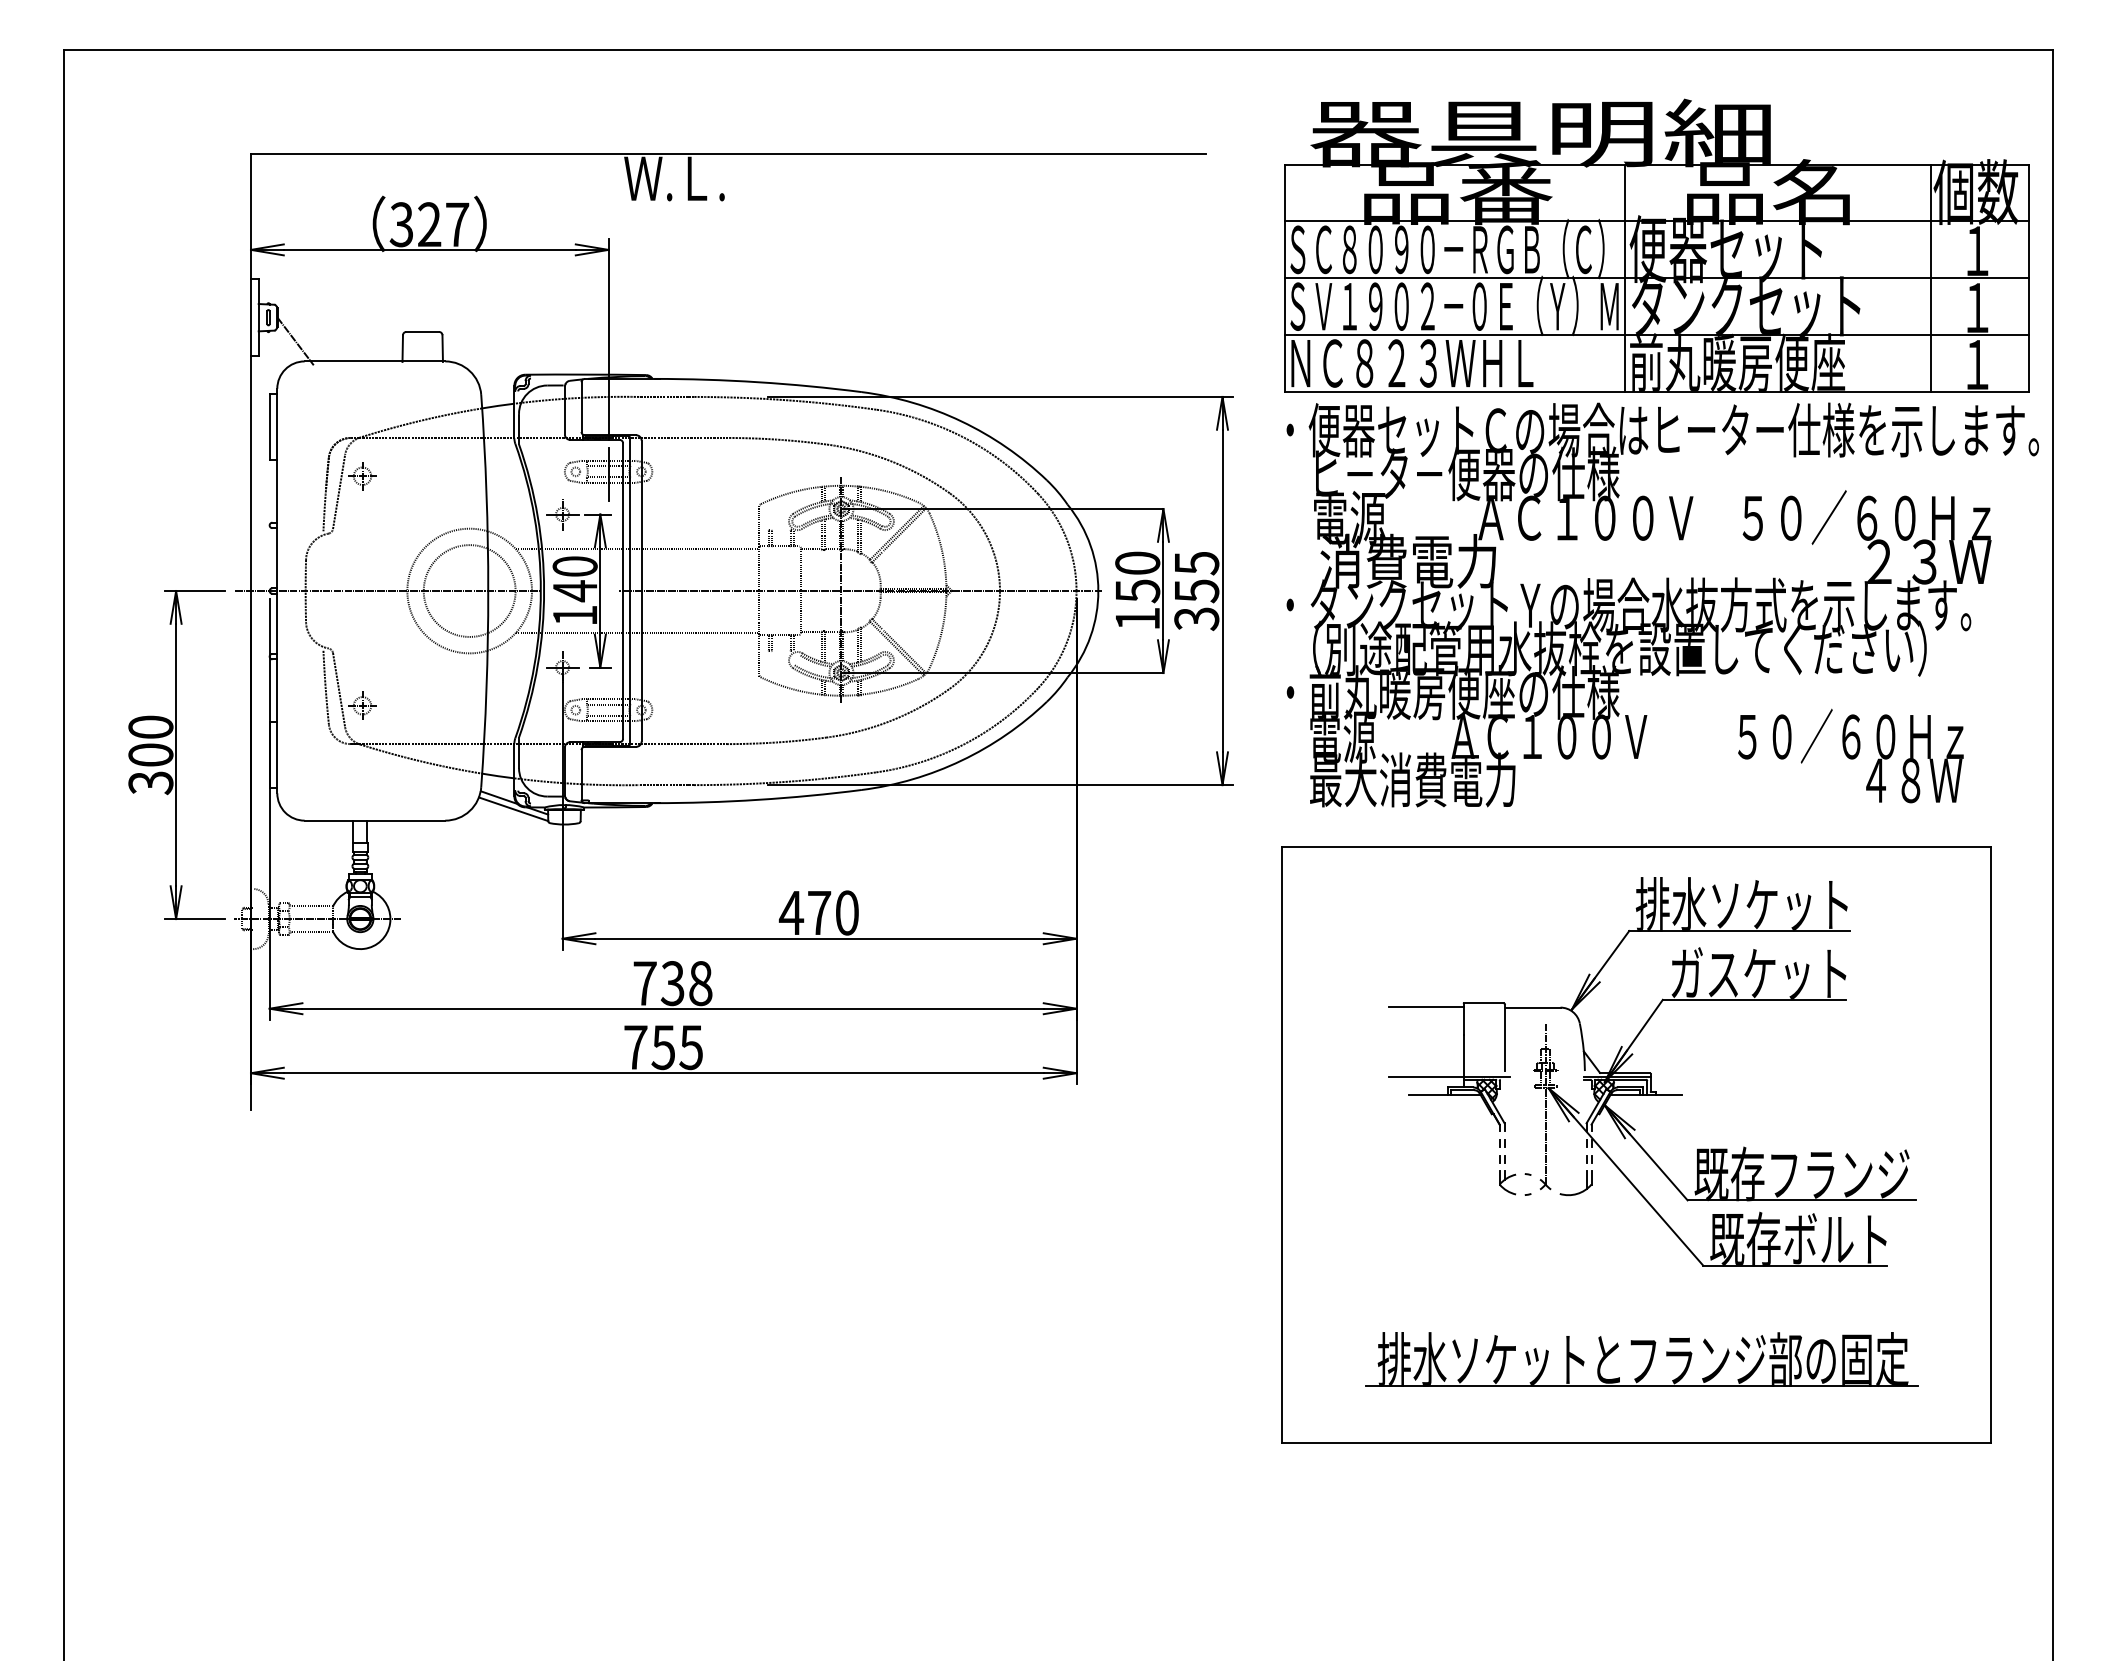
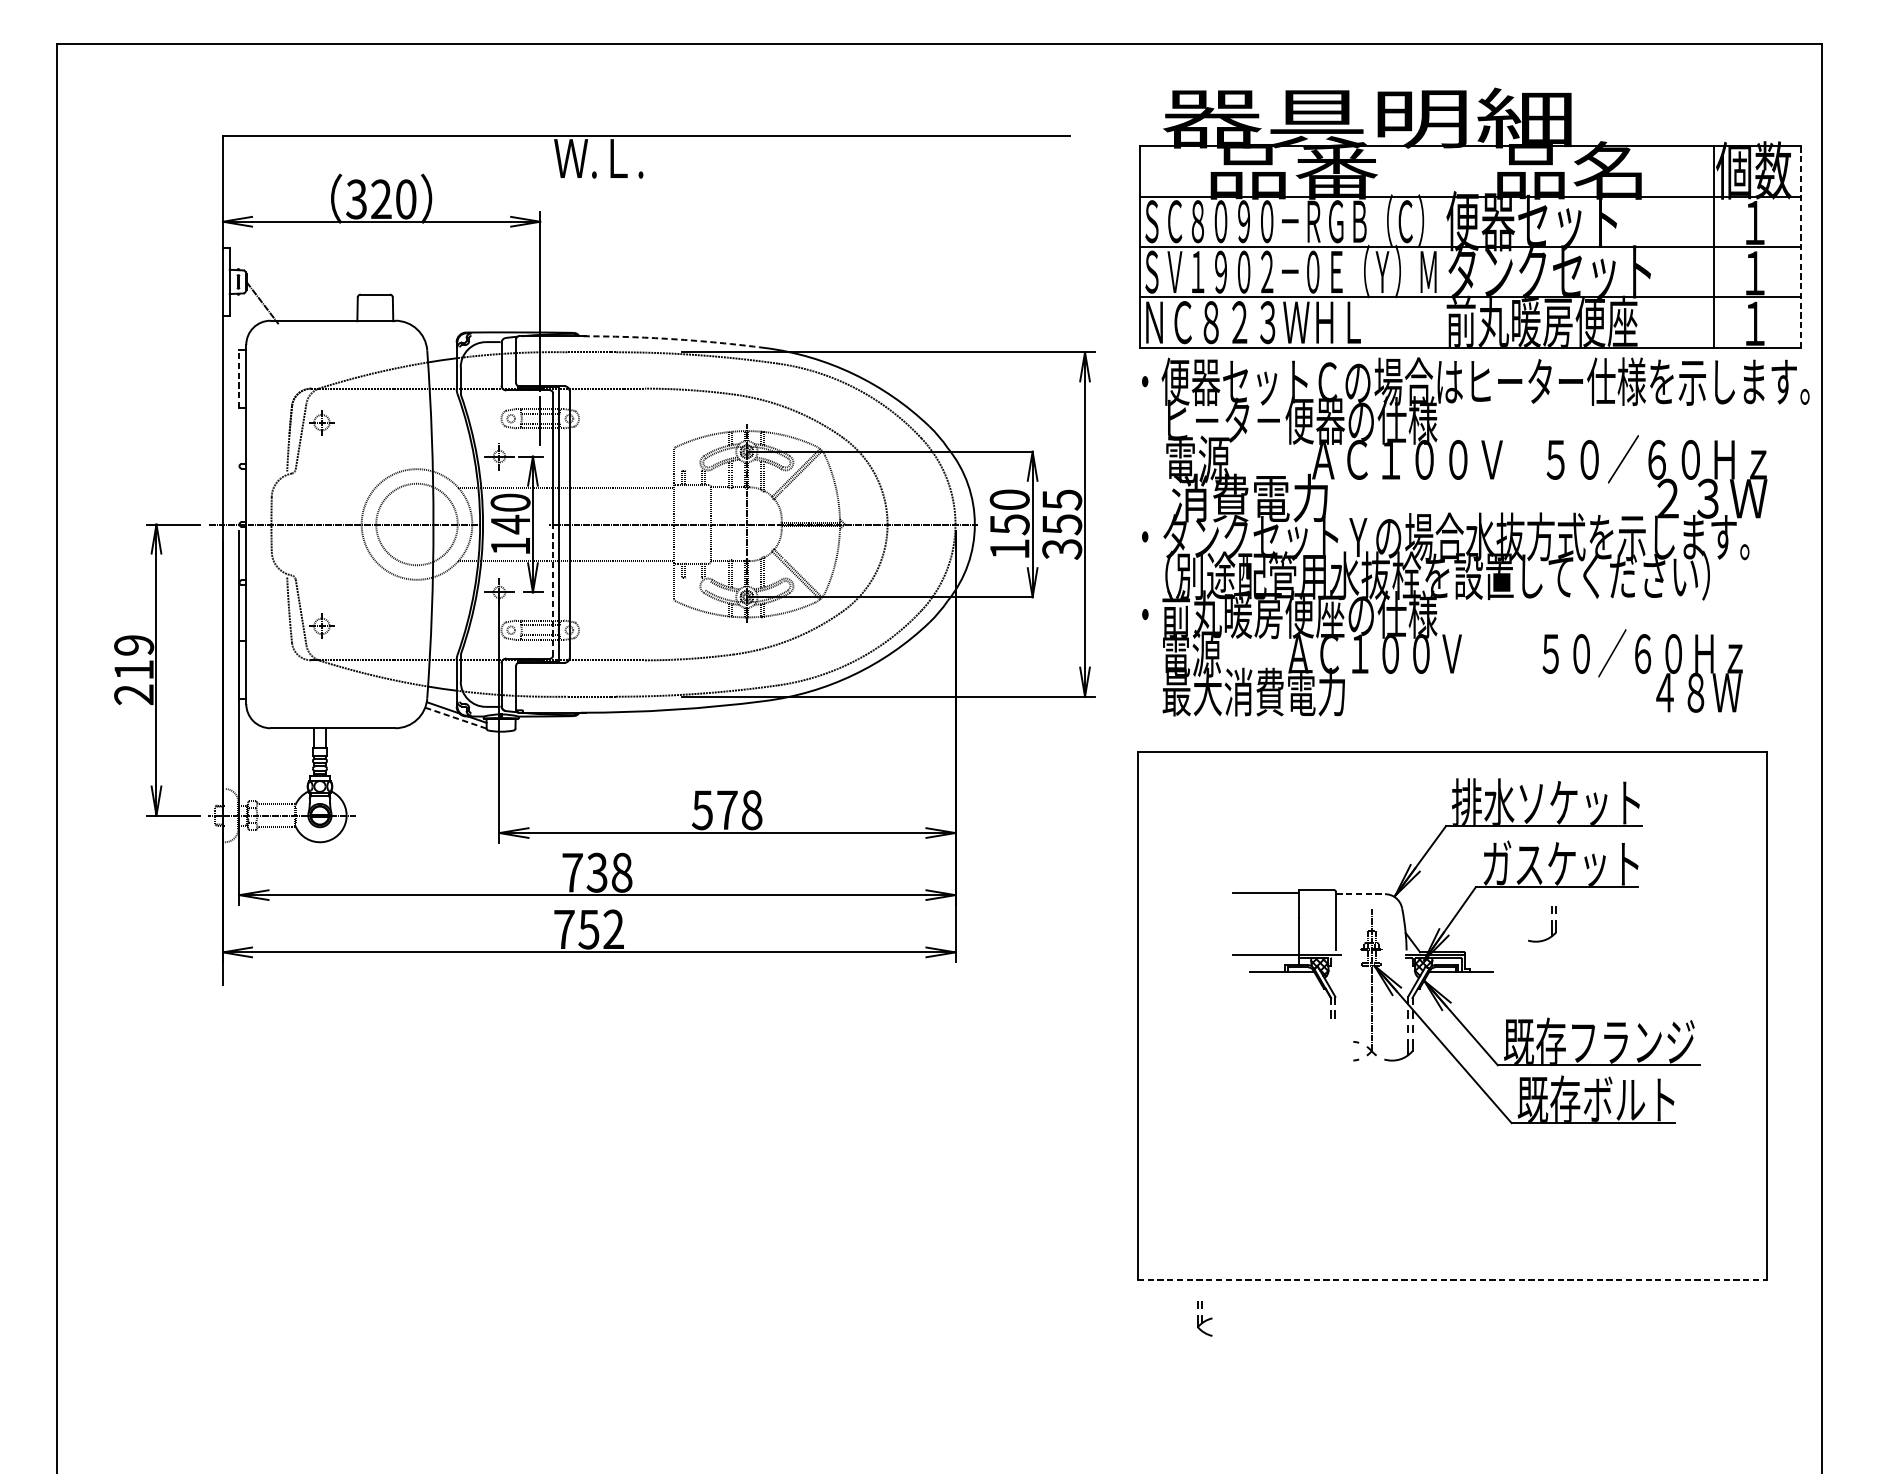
text: (457, 224) -> (406, 199), 327 -> 320
line: (1624, 278) -> (1441, 247), removed
line: (2029, 278) -> (1801, 247), solid -> dashed
arc: (758, 382) -> (673, 339), solid -> dashed
line: (269, 427) -> (239, 379), solid -> dashed
line: (623, 664) -> (553, 589), solid -> dashed
text: (150, 755) -> (133, 670), 300 -> 219
line: (513, 809) -> (455, 718), solid -> dashed
text: (818, 912) -> (726, 809), 470 -> 578
line: (1533, 1007) -> (1361, 894), solid -> dashed
part: (1748, 1041) -> (1551, 924), added
text: (690, 1047) -> (612, 929), 755 -> 752
part: (1507, 1175) -> (1204, 1319), moved
part: (1648, 1362) -> (1463, 1209), removed
line: (1636, 1442) -> (1452, 1280), solid -> dashed

